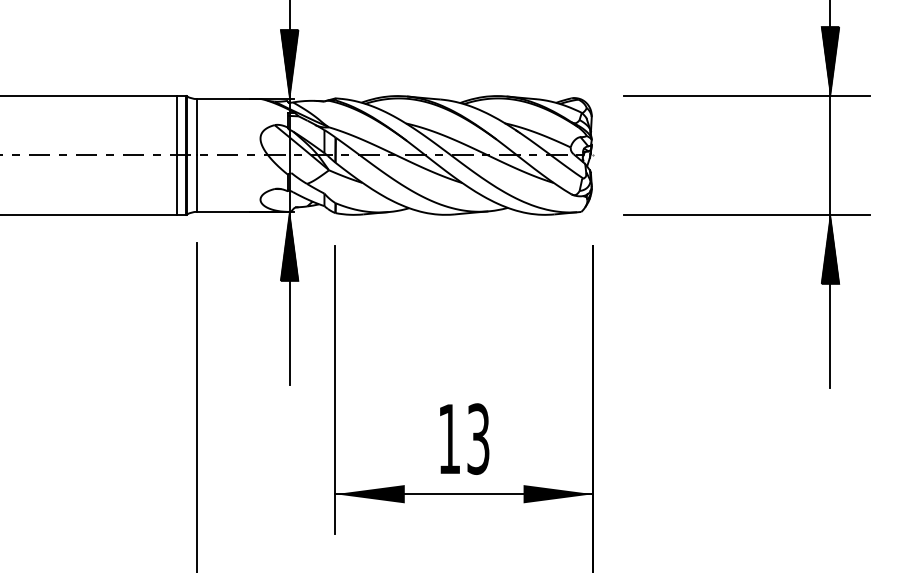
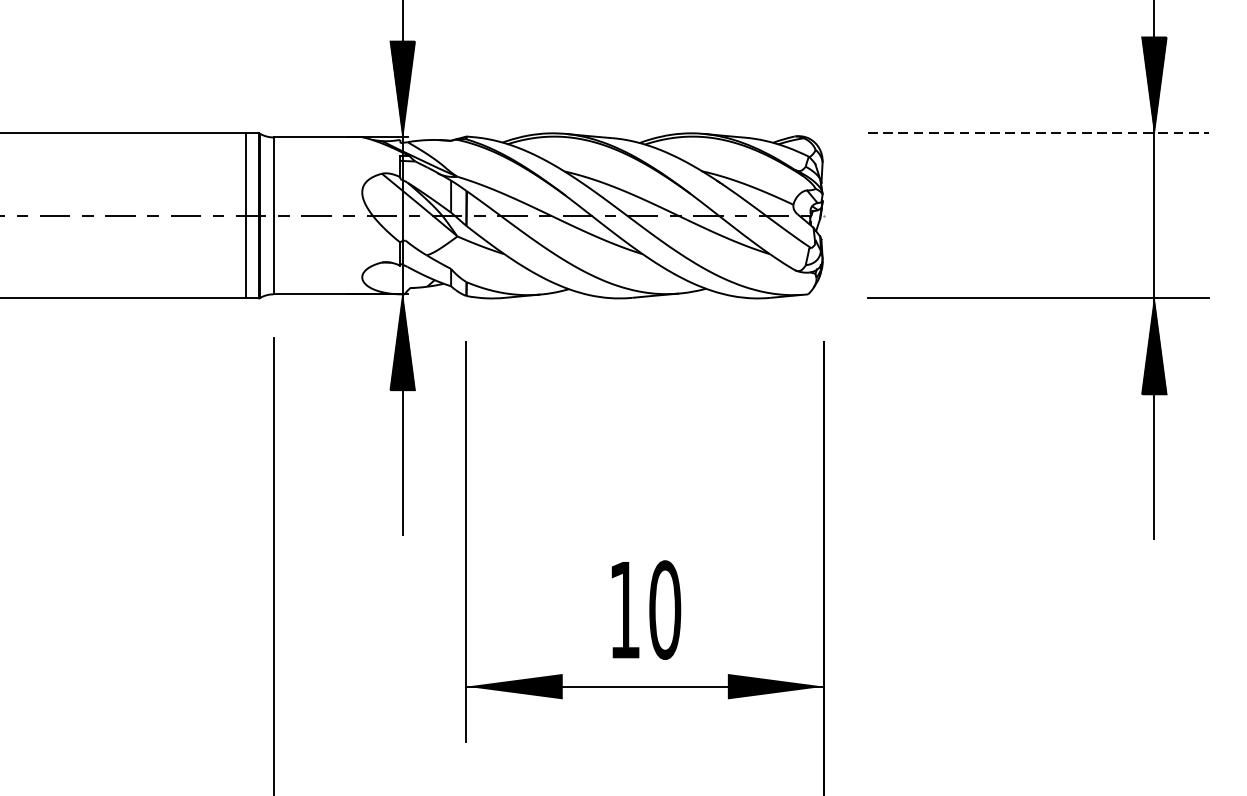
line: (747, 96) -> (1039, 133), solid -> dashed
text: (478, 438) -> (665, 609), 13 -> 10

